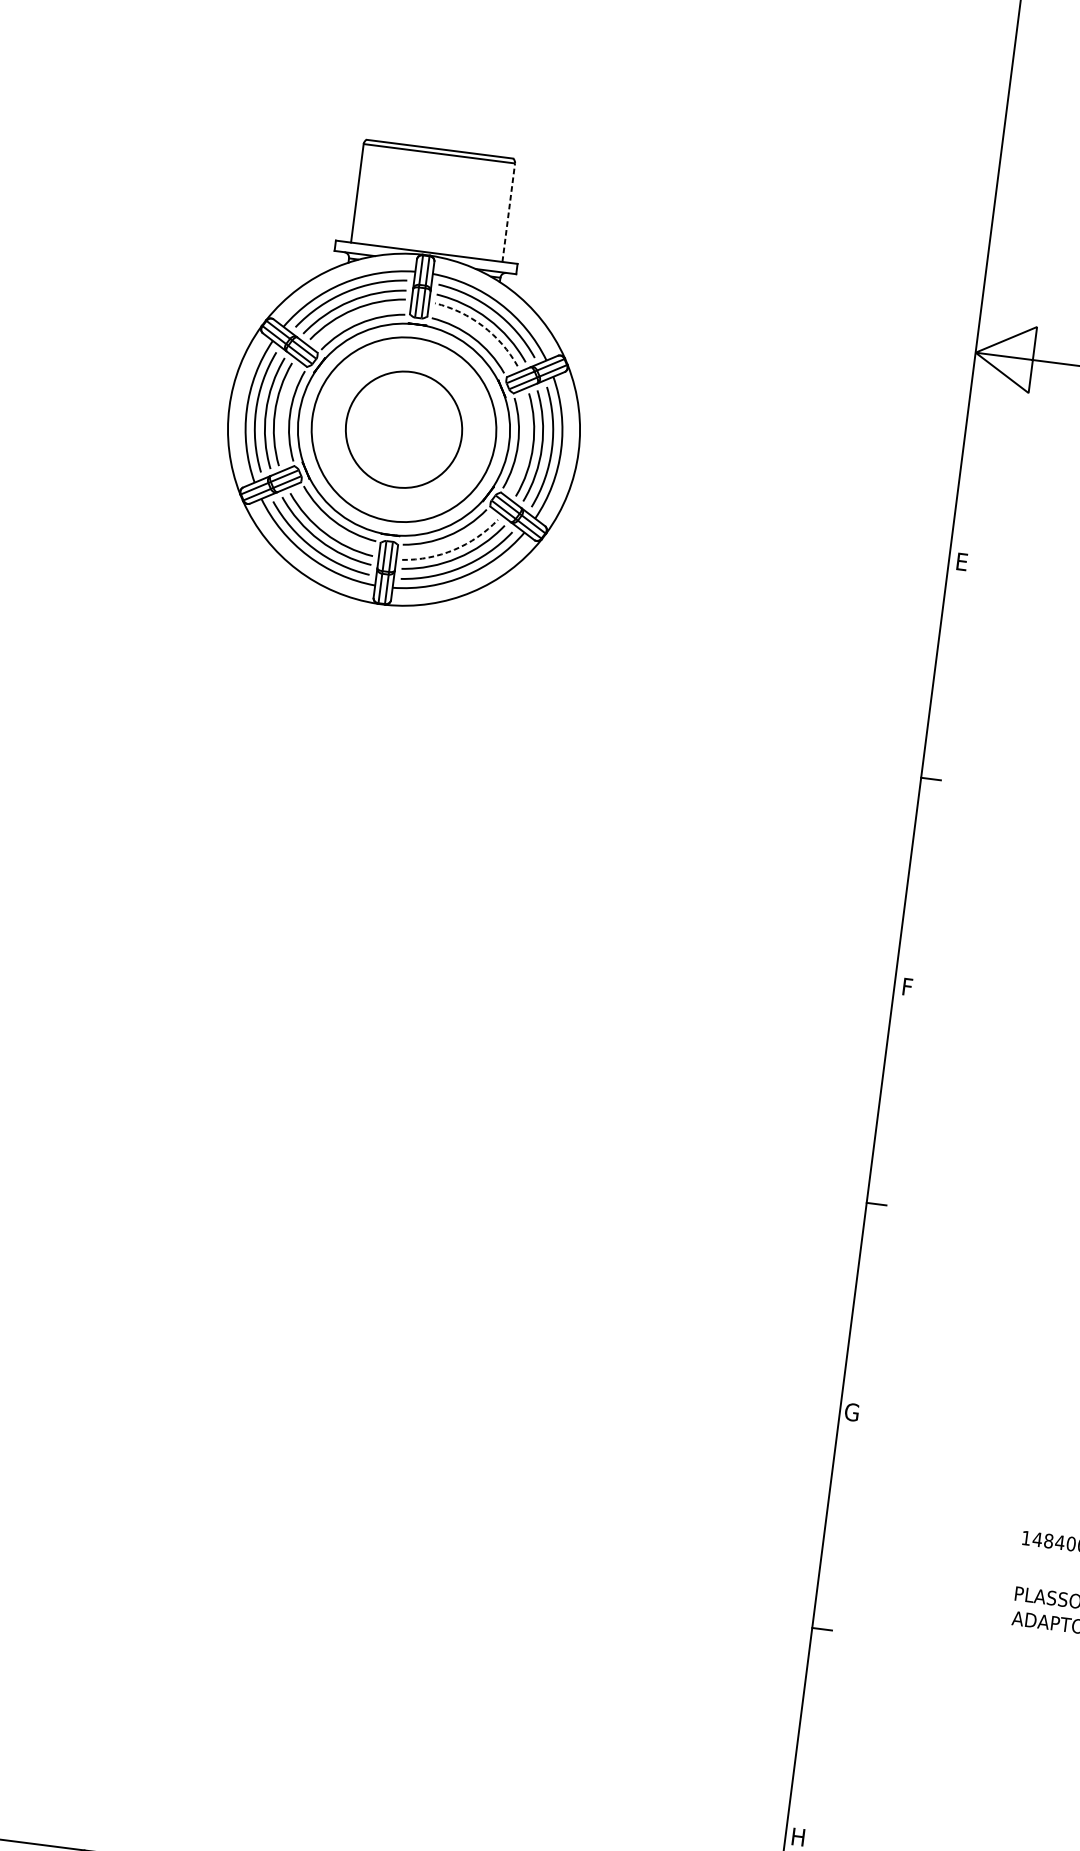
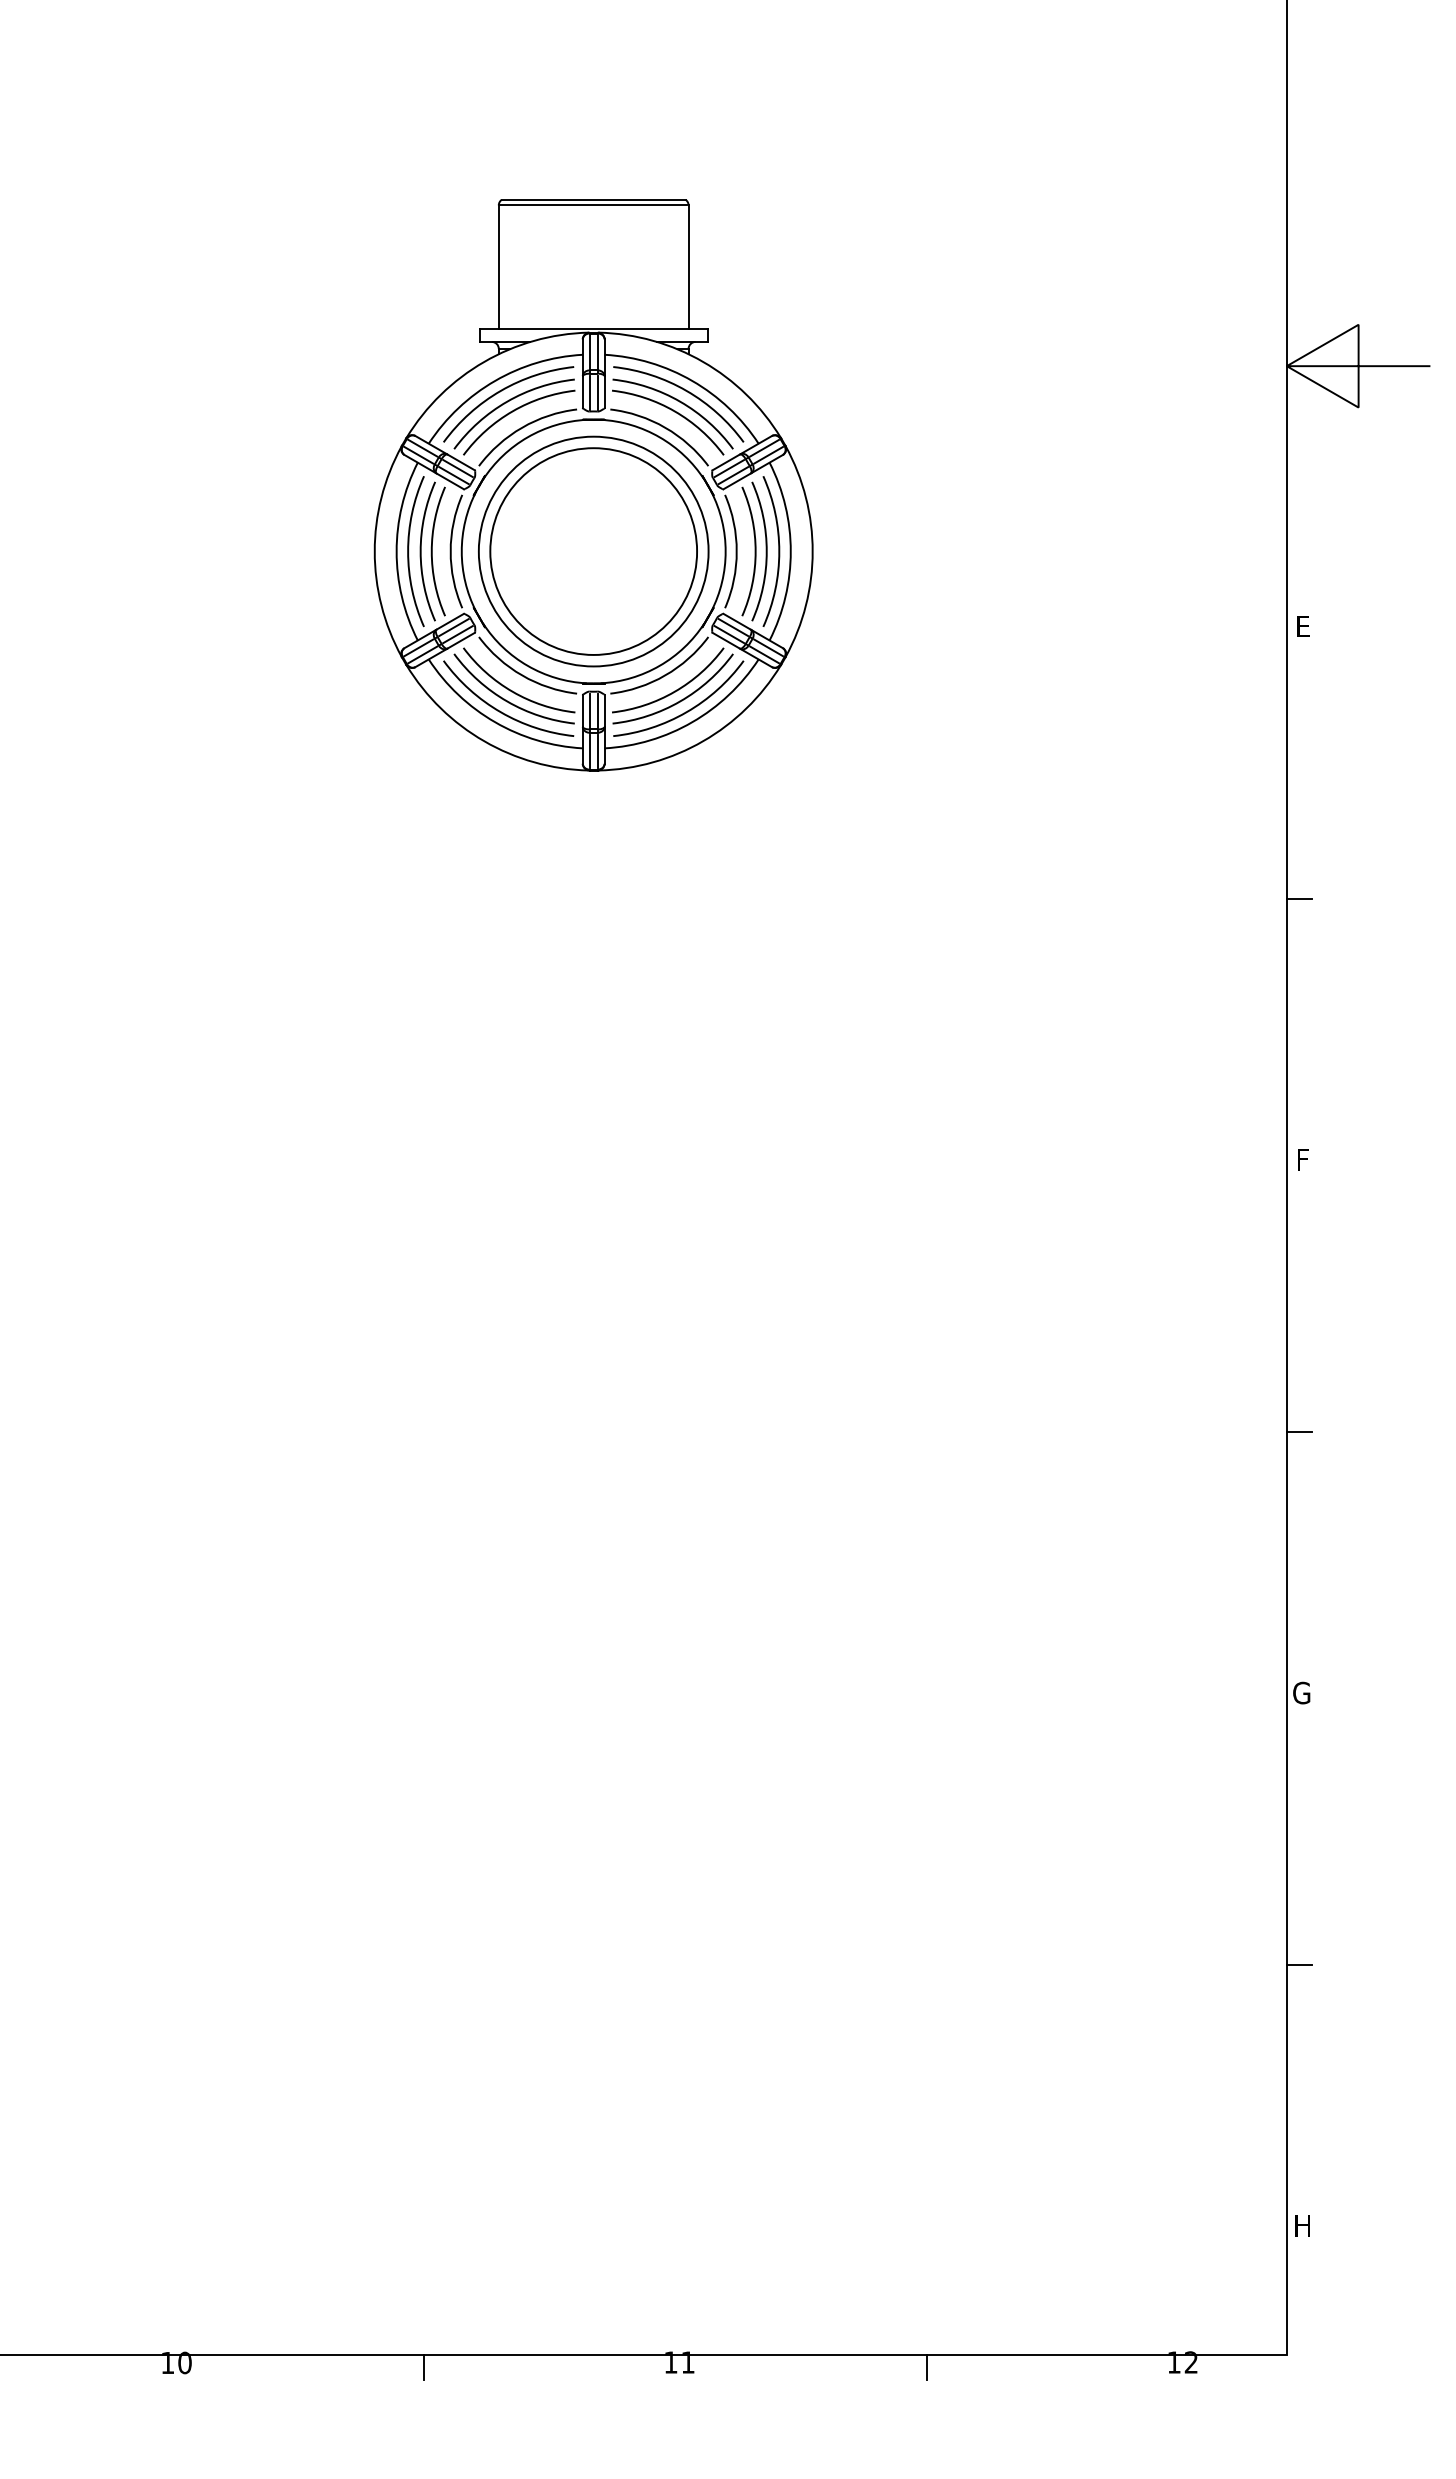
line: (508, 212) -> (688, 267), dashed -> solid
arc: (482, 326) -> (674, 411), dashed -> solid
circle: (403, 429) -> (593, 551), size x1.43
arc: (454, 549) -> (674, 691), dashed -> solid

